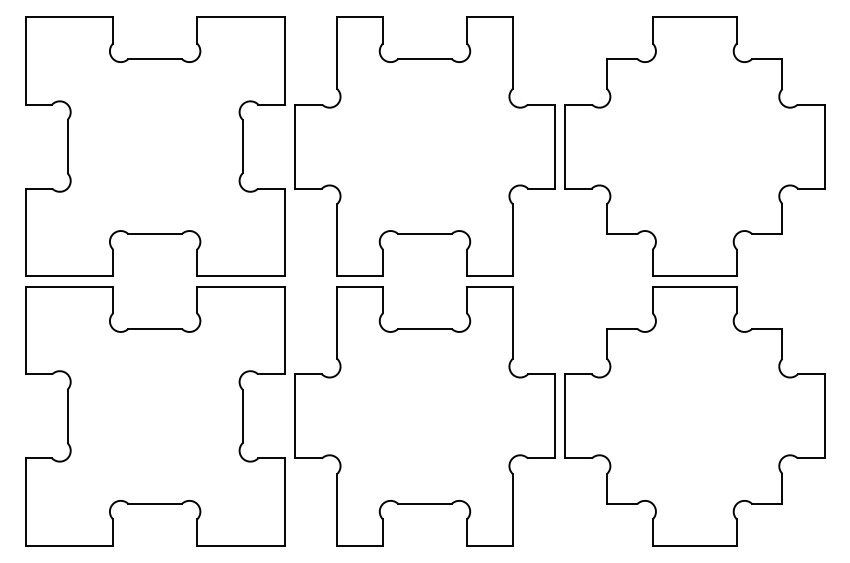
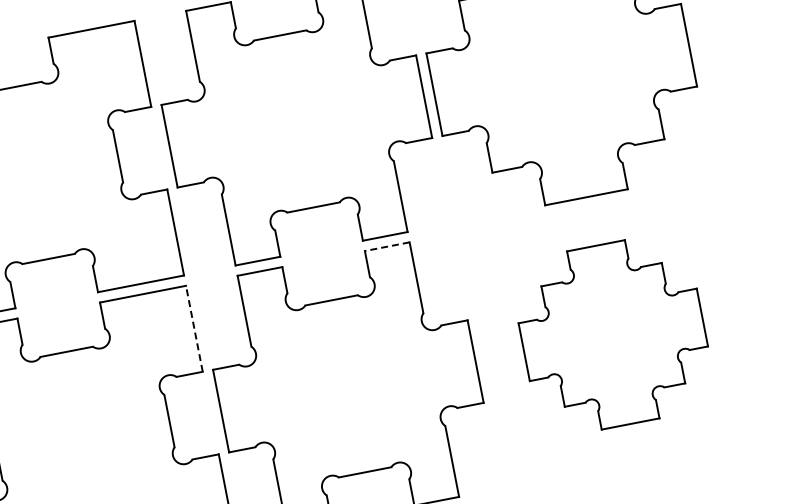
line: (489, 286) -> (386, 246), solid -> dashed
line: (284, 330) -> (194, 328), solid -> dashed
part: (694, 416) -> (612, 335), size x0.7

